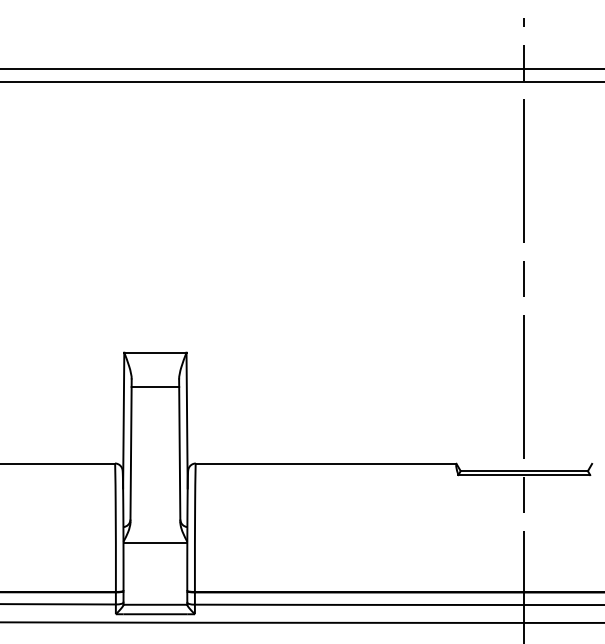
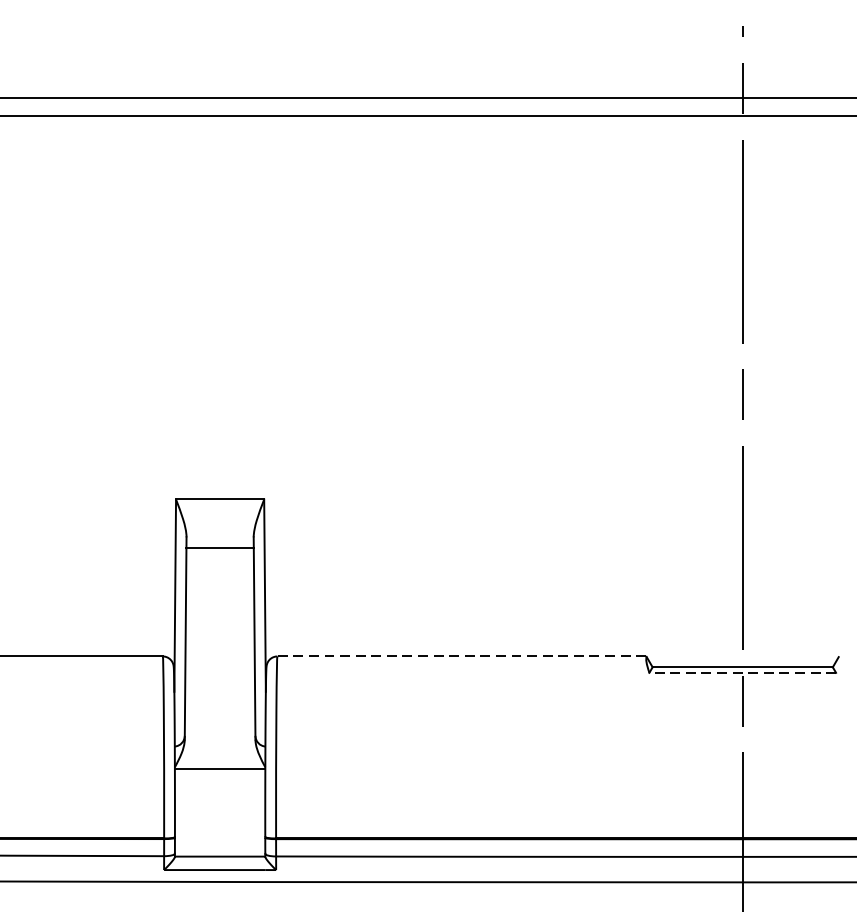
line: (325, 463) -> (461, 656), solid -> dashed
line: (524, 475) -> (743, 673), solid -> dashed

